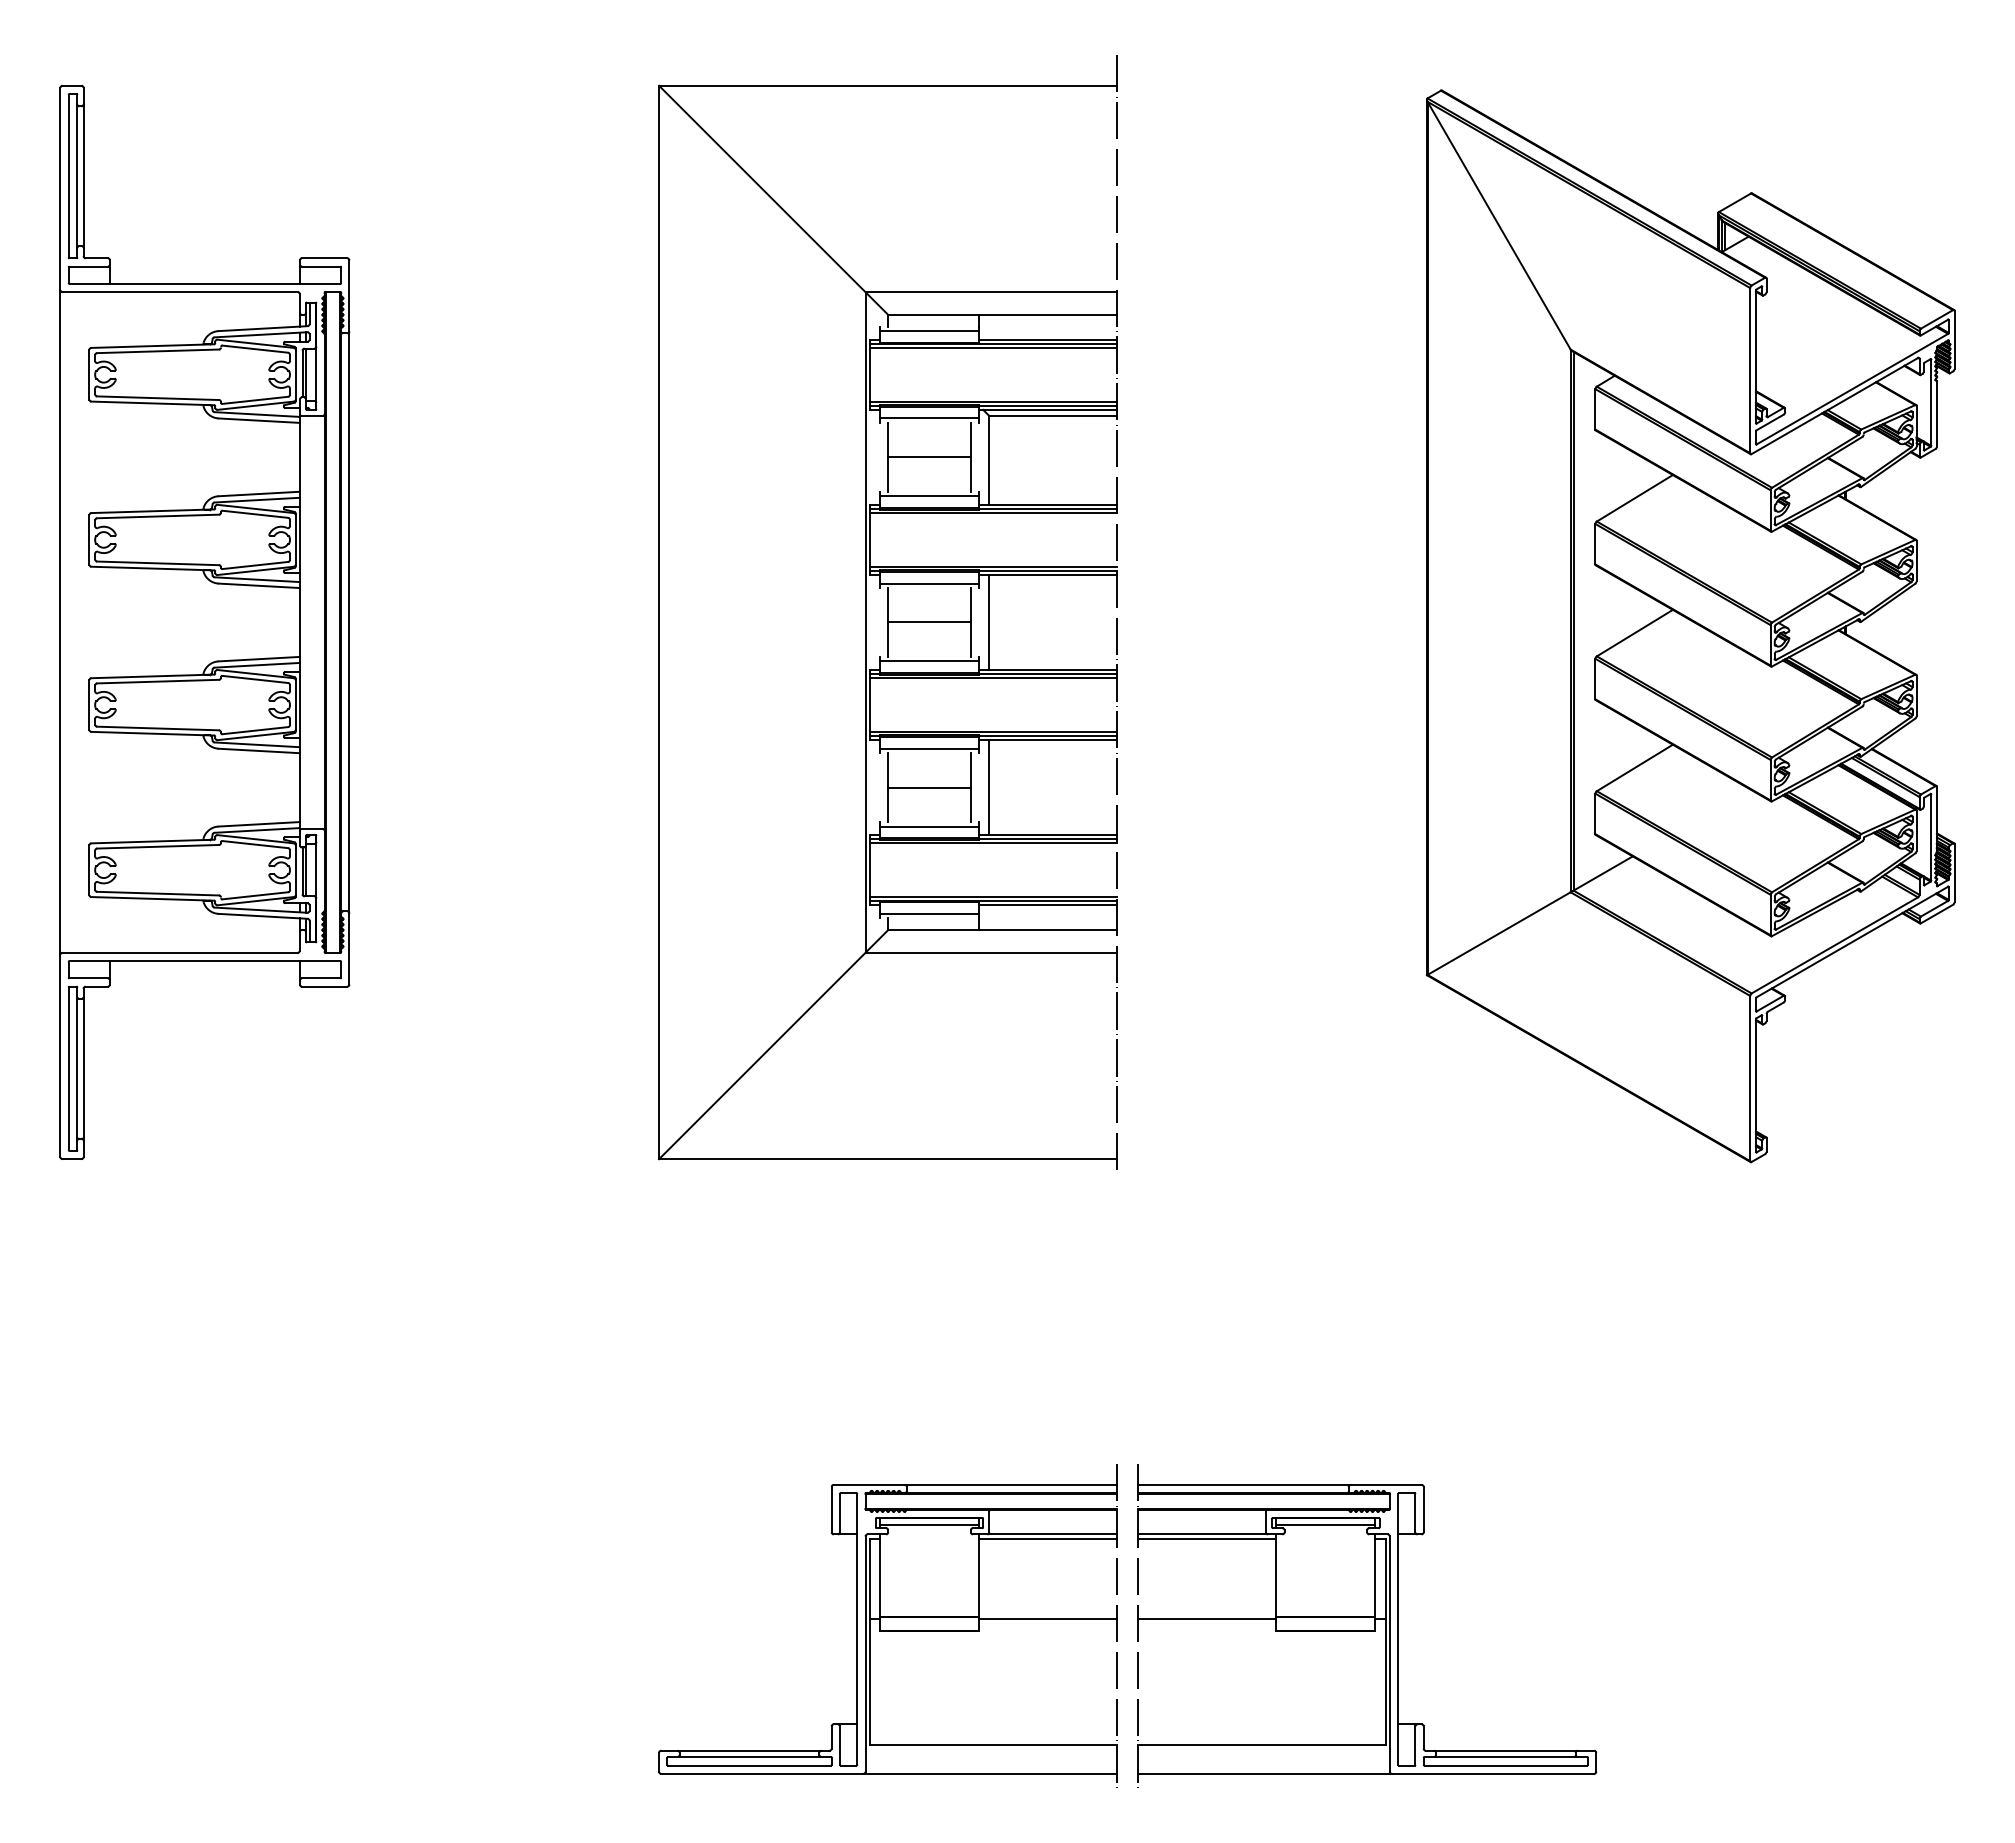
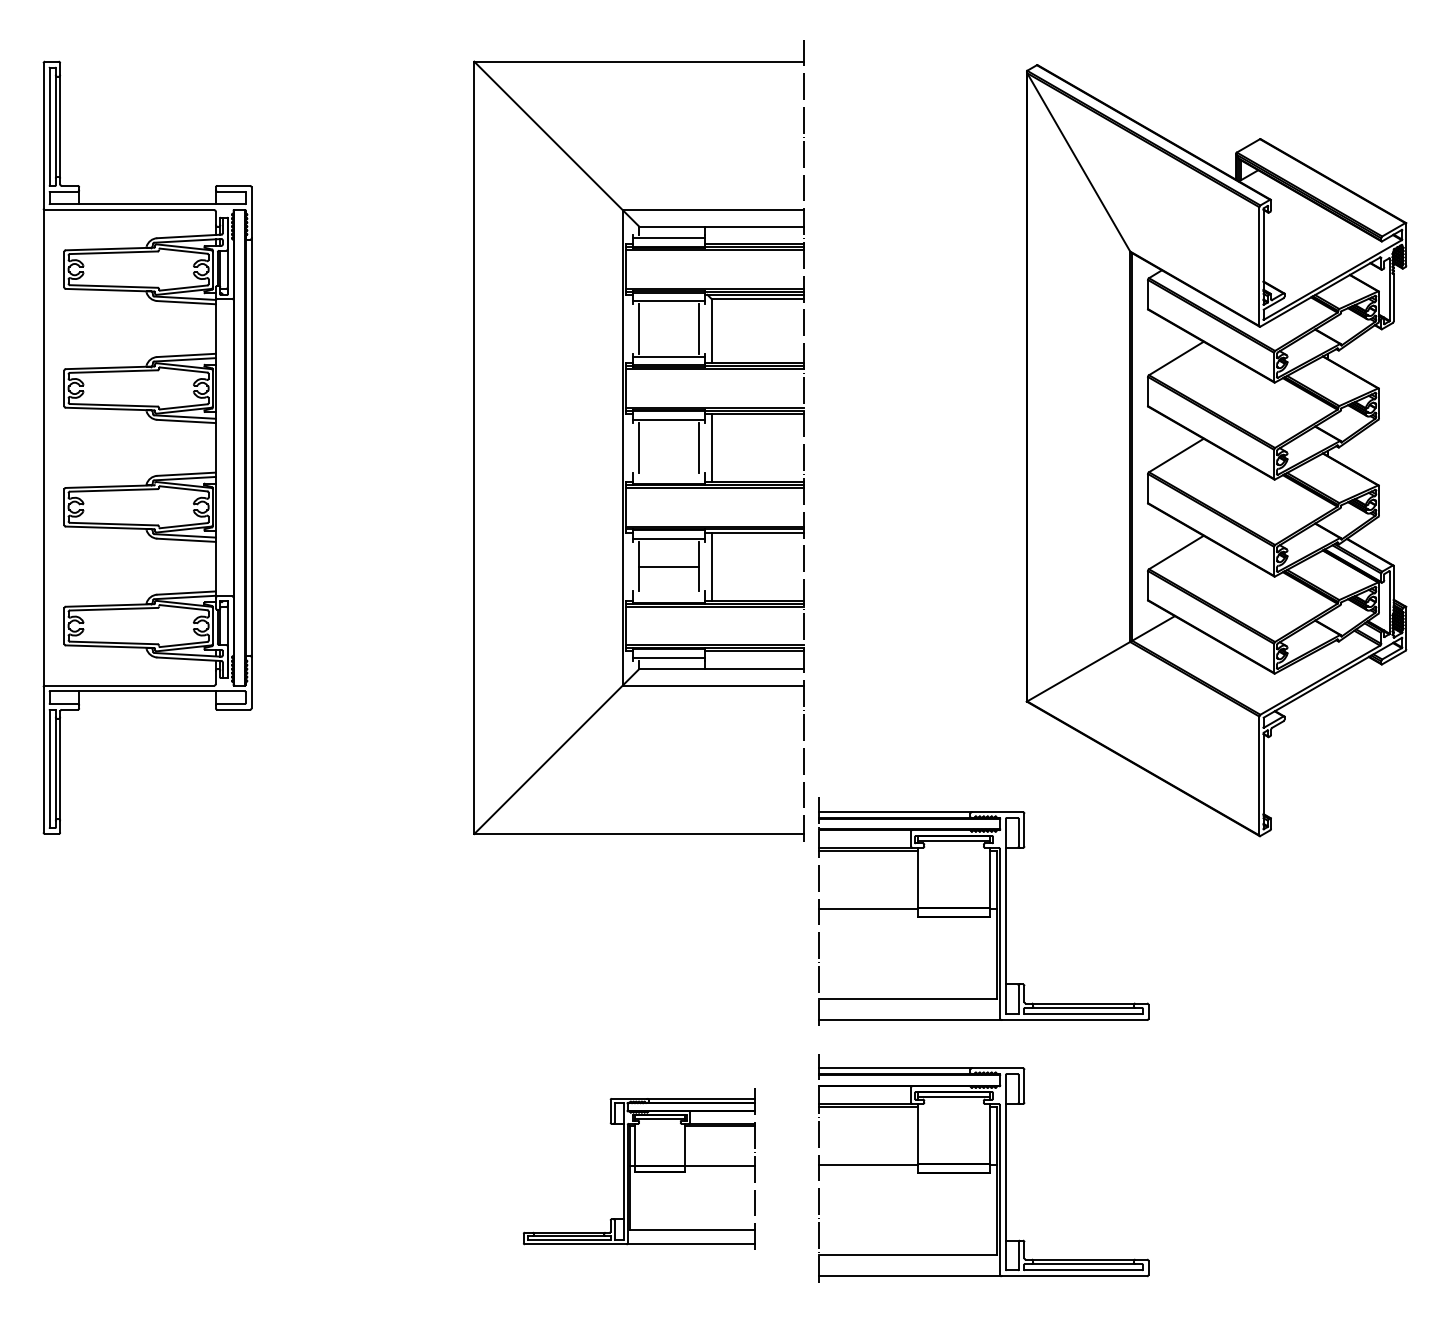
line: (929, 457) -> (668, 329), removed
line: (929, 622) -> (668, 447), removed
line: (929, 661) -> (668, 475), removed
line: (929, 826) -> (668, 594), removed
part: (1367, 1269) -> (984, 913), added
part: (887, 1625) -> (638, 1169), size x0.7

